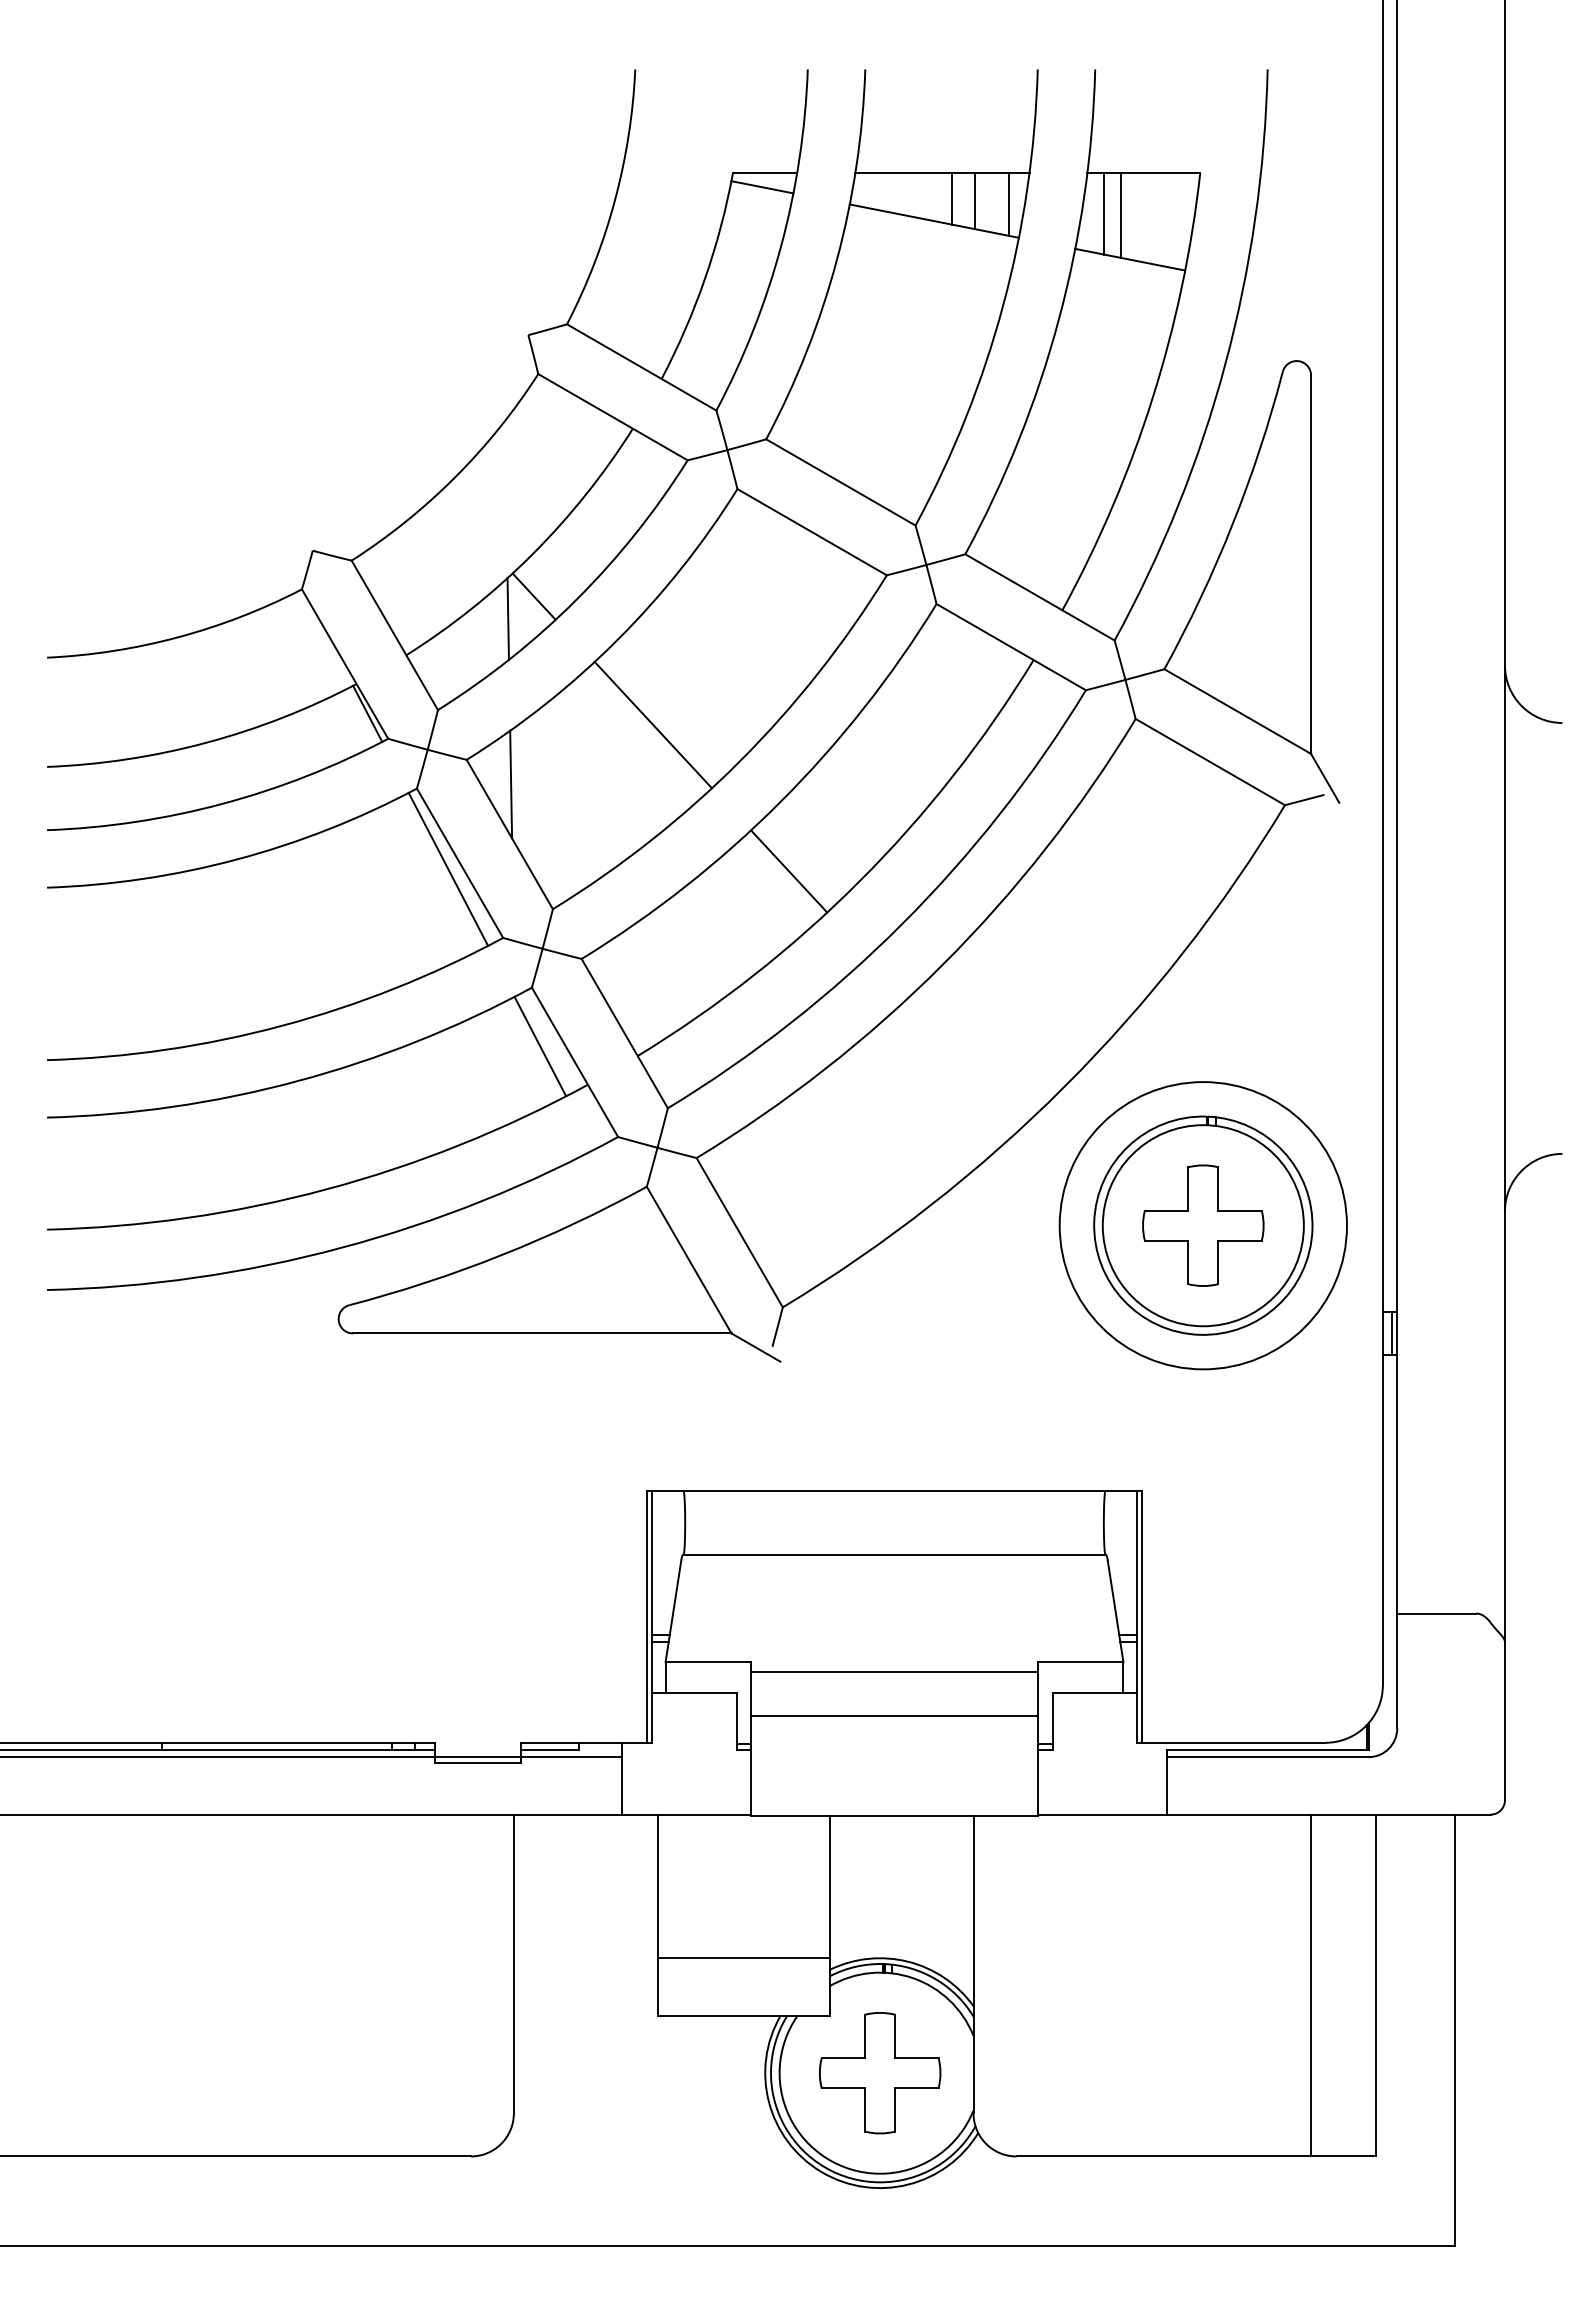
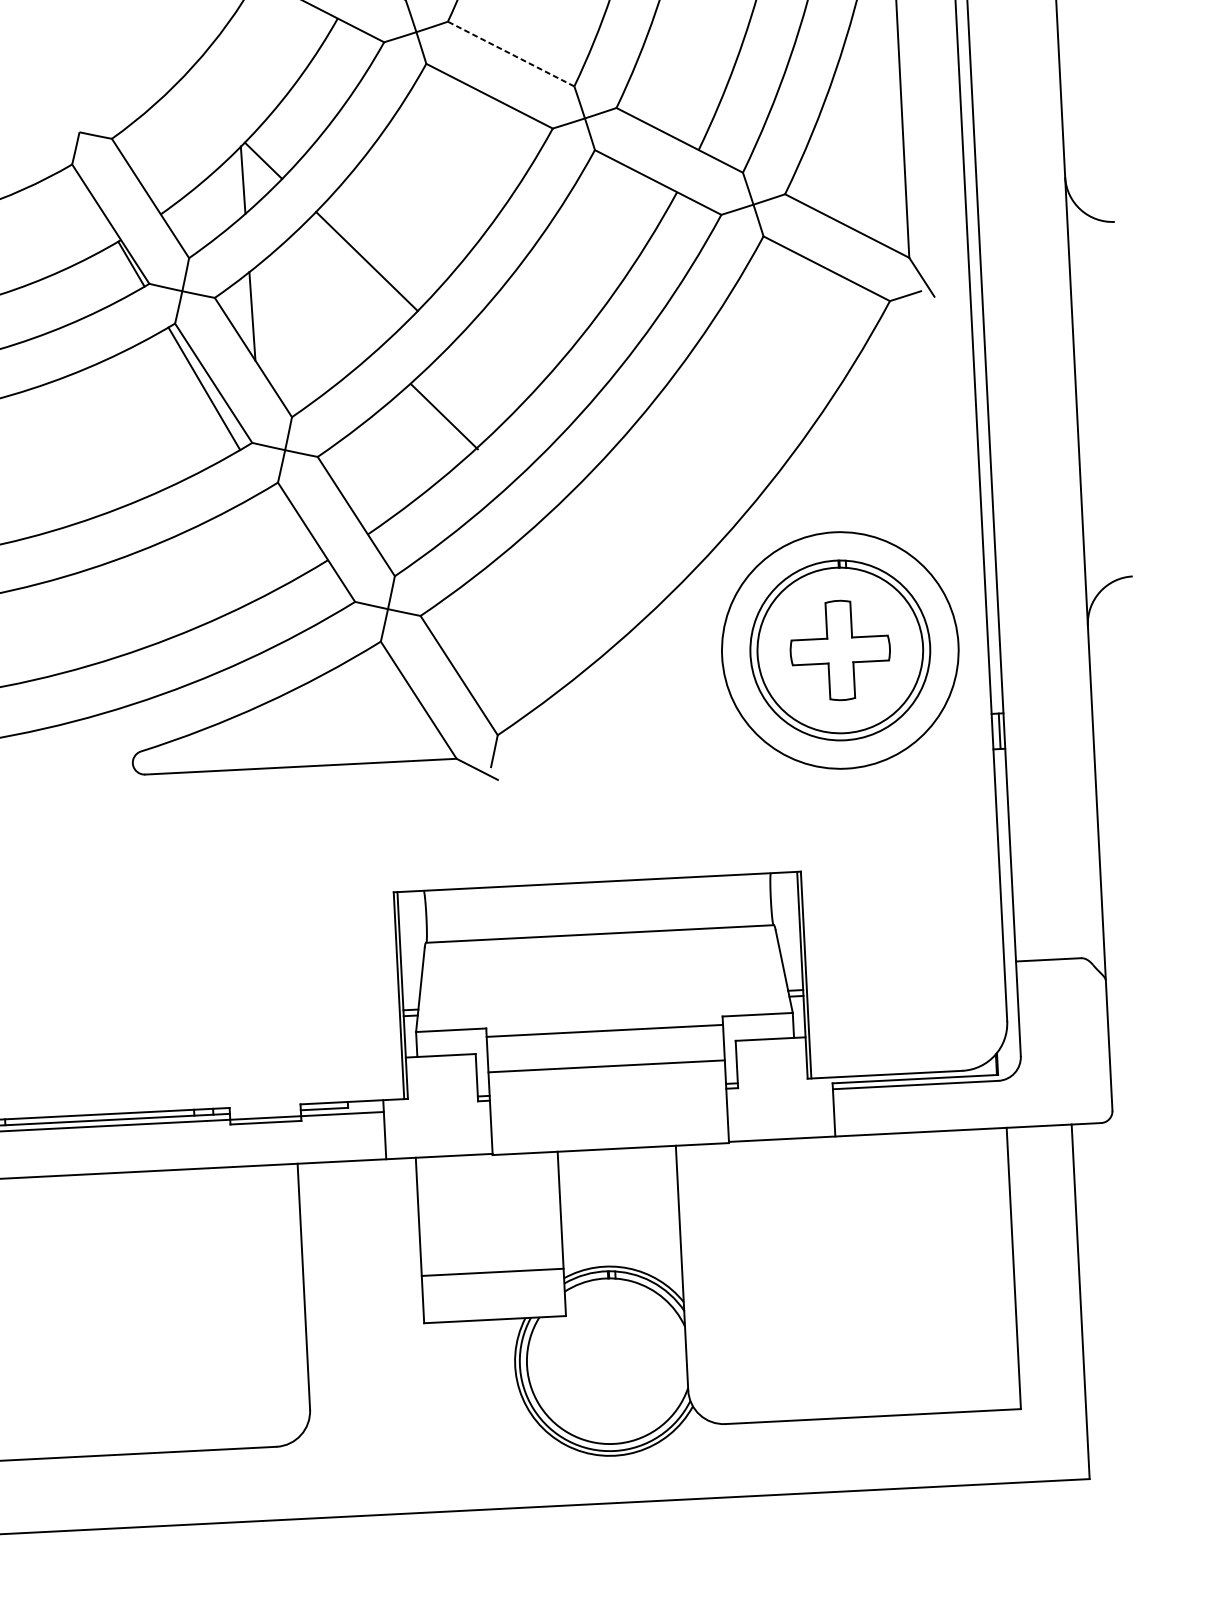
line: (840, 482) -> (510, 54), solid -> dashed
line: (789, 871) -> (445, 417), moved
line: (540, 1046) -> (287, 530), removed
line: (1311, 1985) -> (960, 1271), removed
part: (880, 2073) -> (610, 1361), removed

